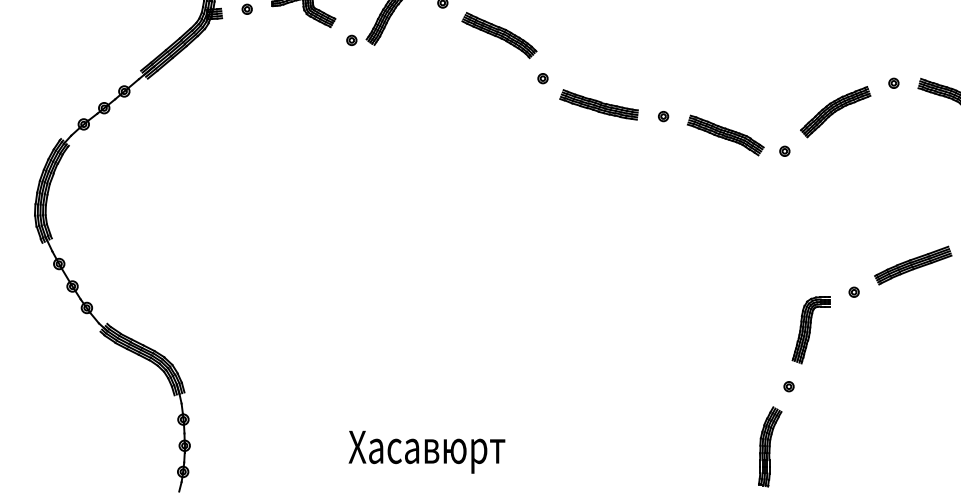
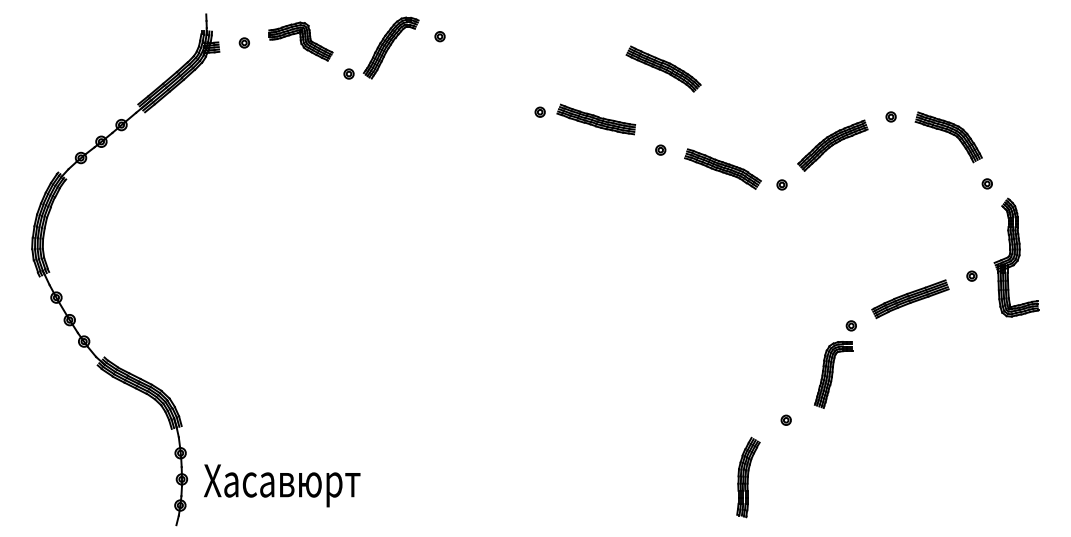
part: (499, 34) -> (663, 68), moved
part: (599, 104) -> (596, 119), moved
part: (811, 329) -> (833, 374), moved
part: (770, 446) -> (748, 477), moved
text: (427, 451) -> (282, 485), moved

